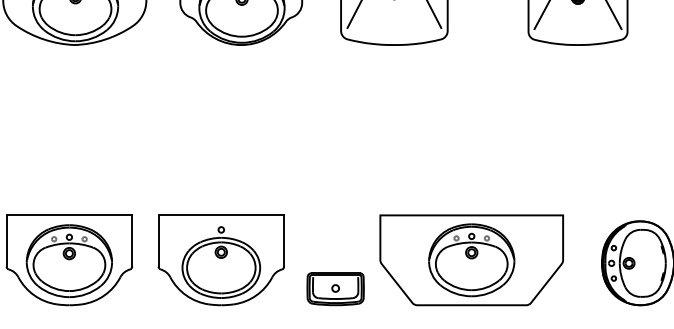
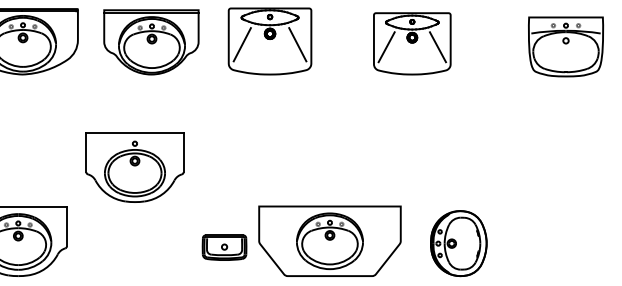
part: (220, 260) -> (134, 167), moved
part: (335, 288) -> (224, 247), moved

